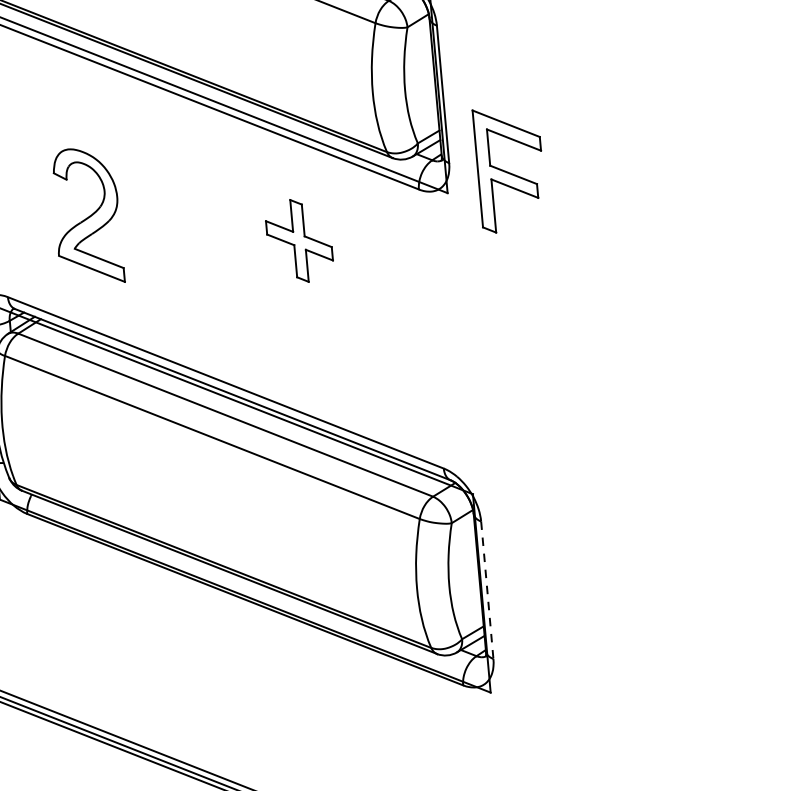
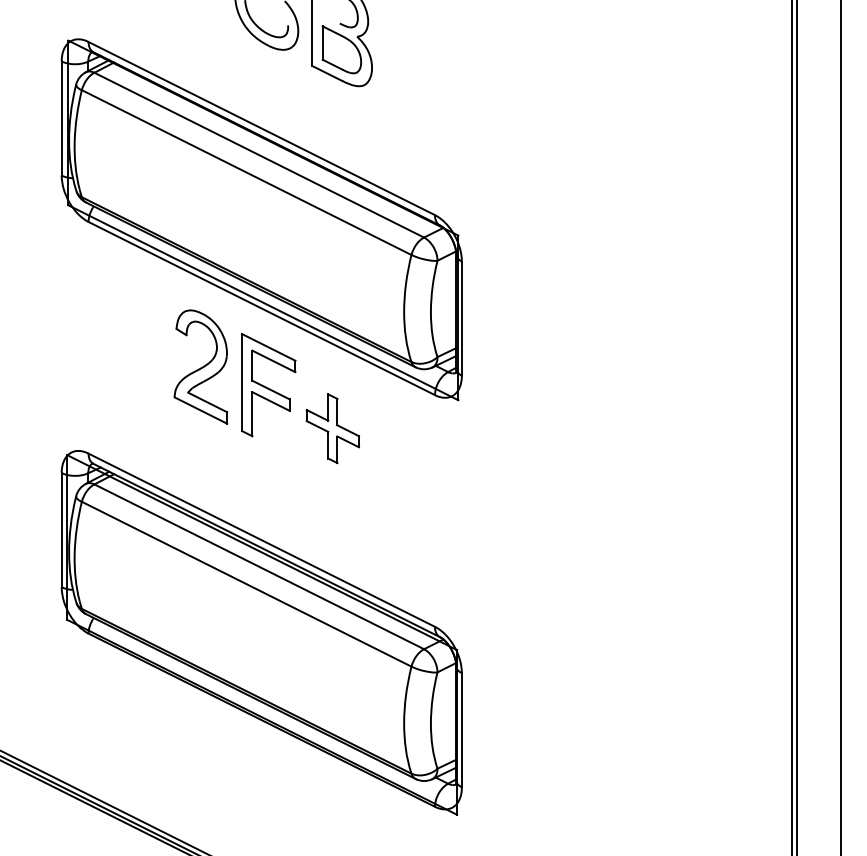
part: (510, 169) -> (268, 385), moved
part: (86, 215) -> (200, 366), moved
line: (486, 590) -> (461, 730), dashed -> solid

